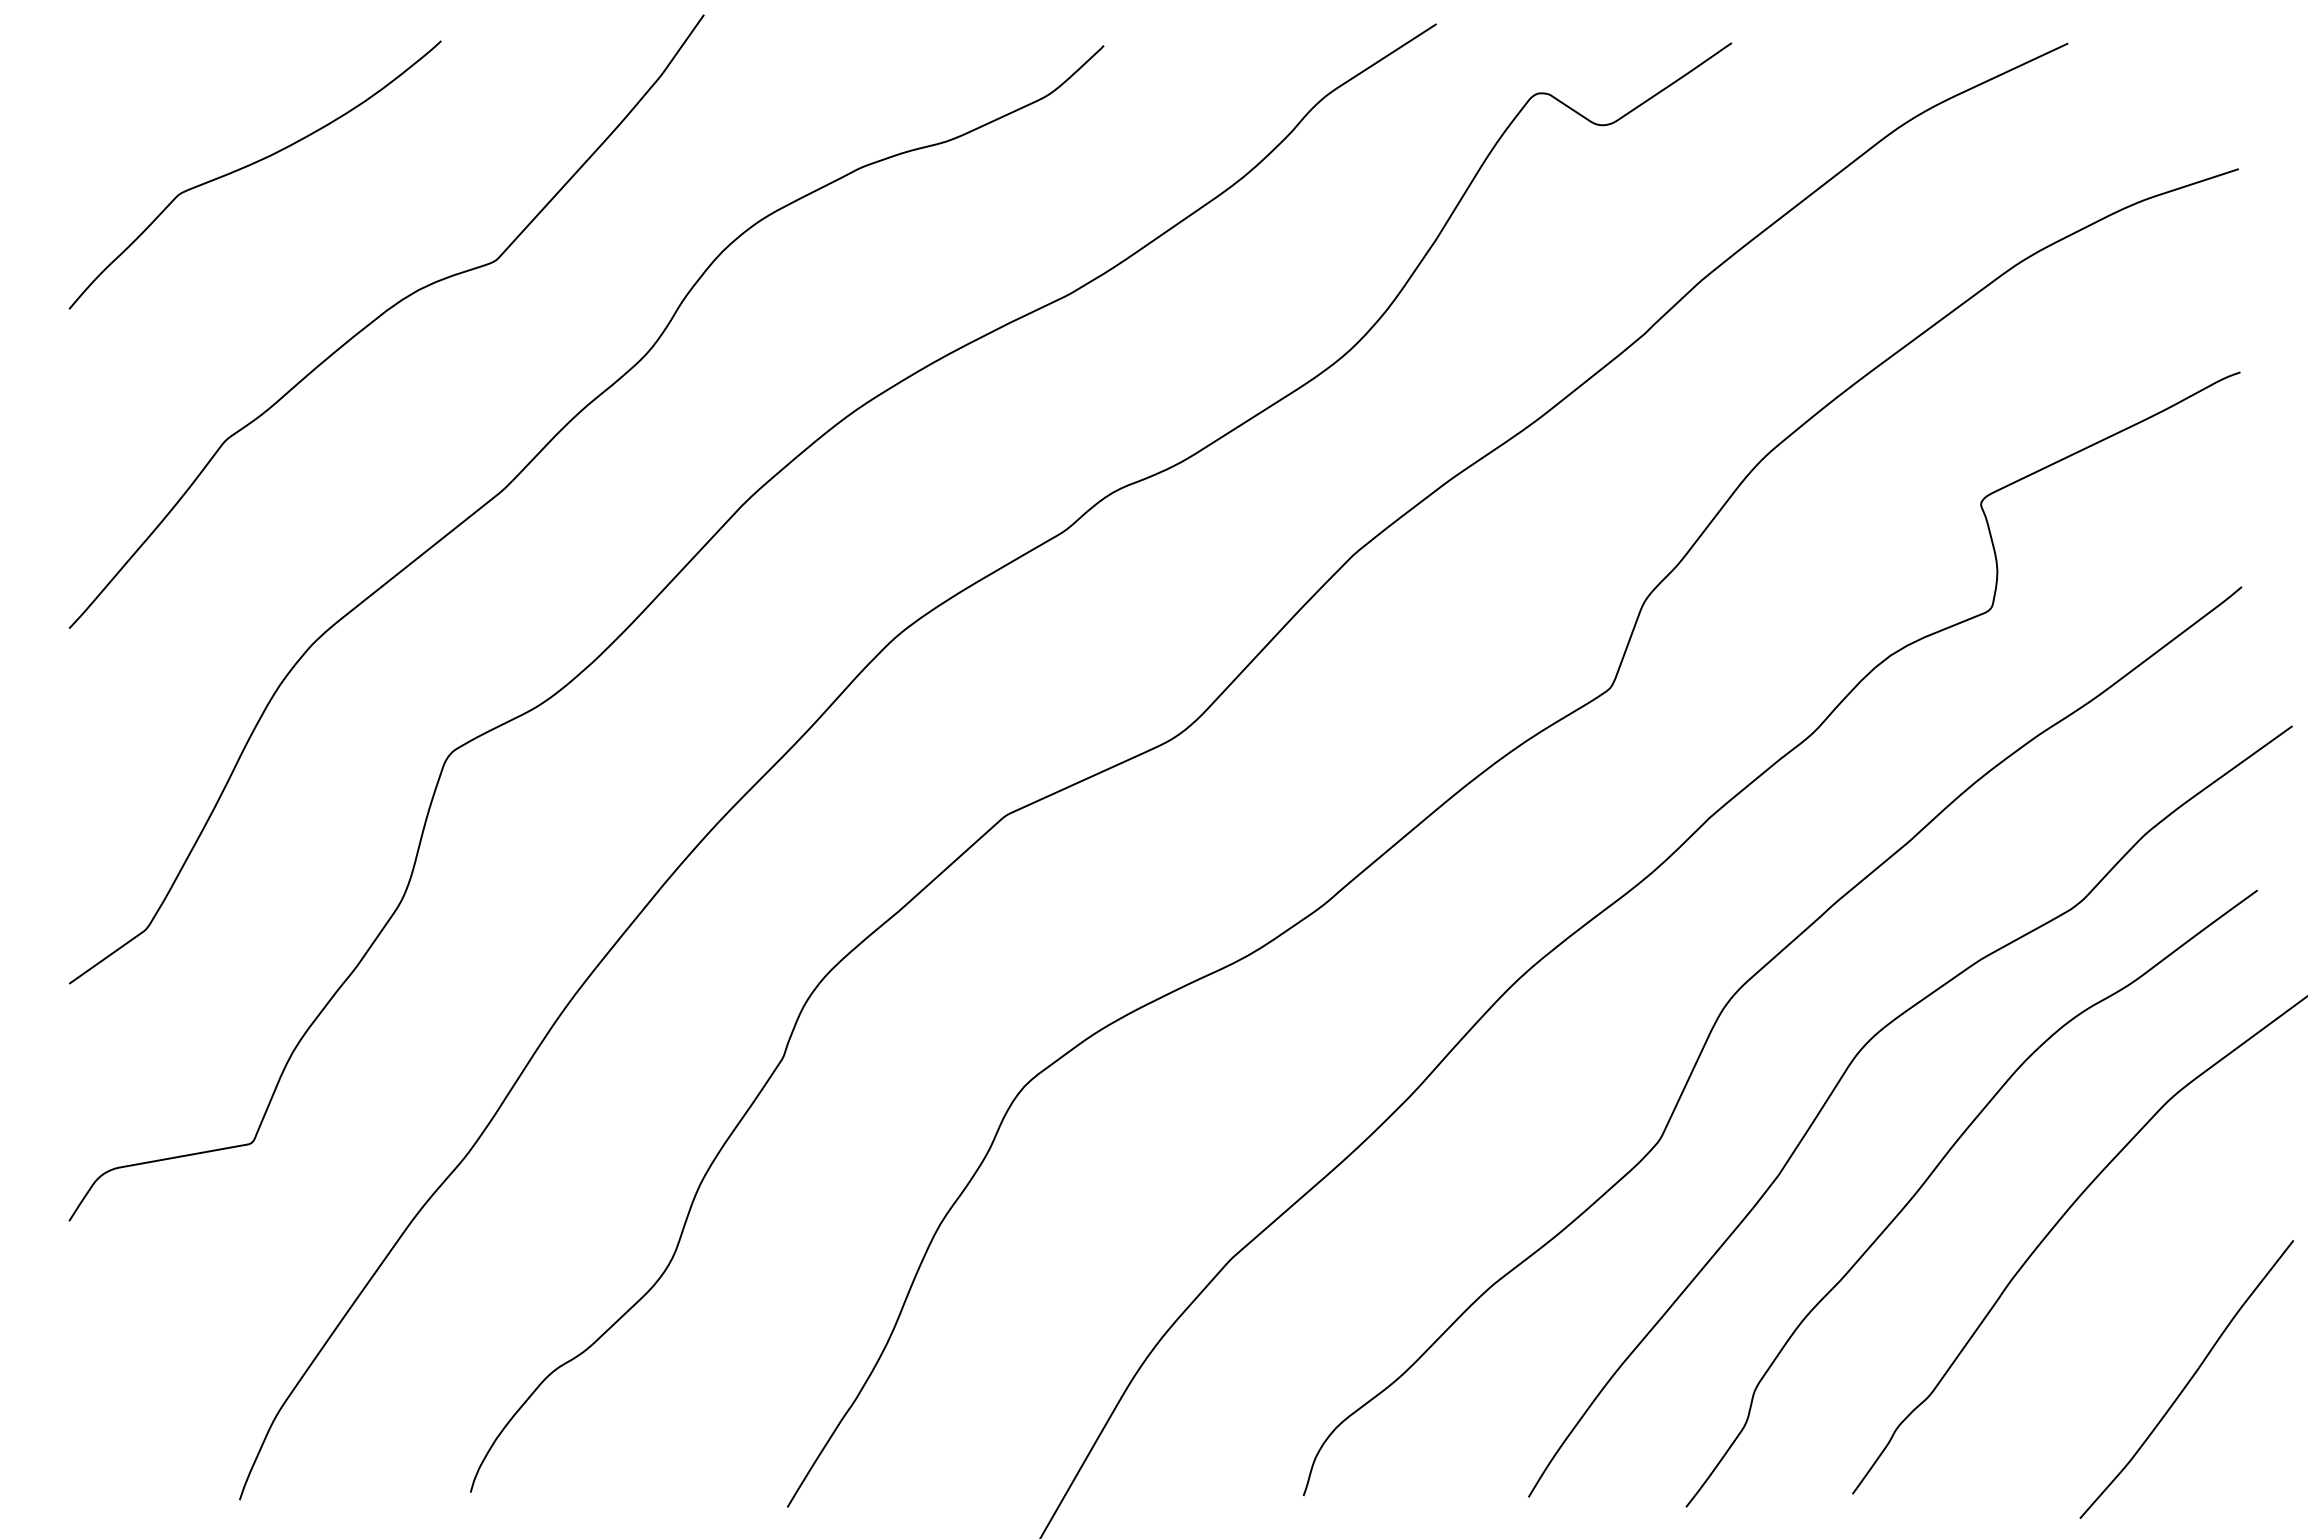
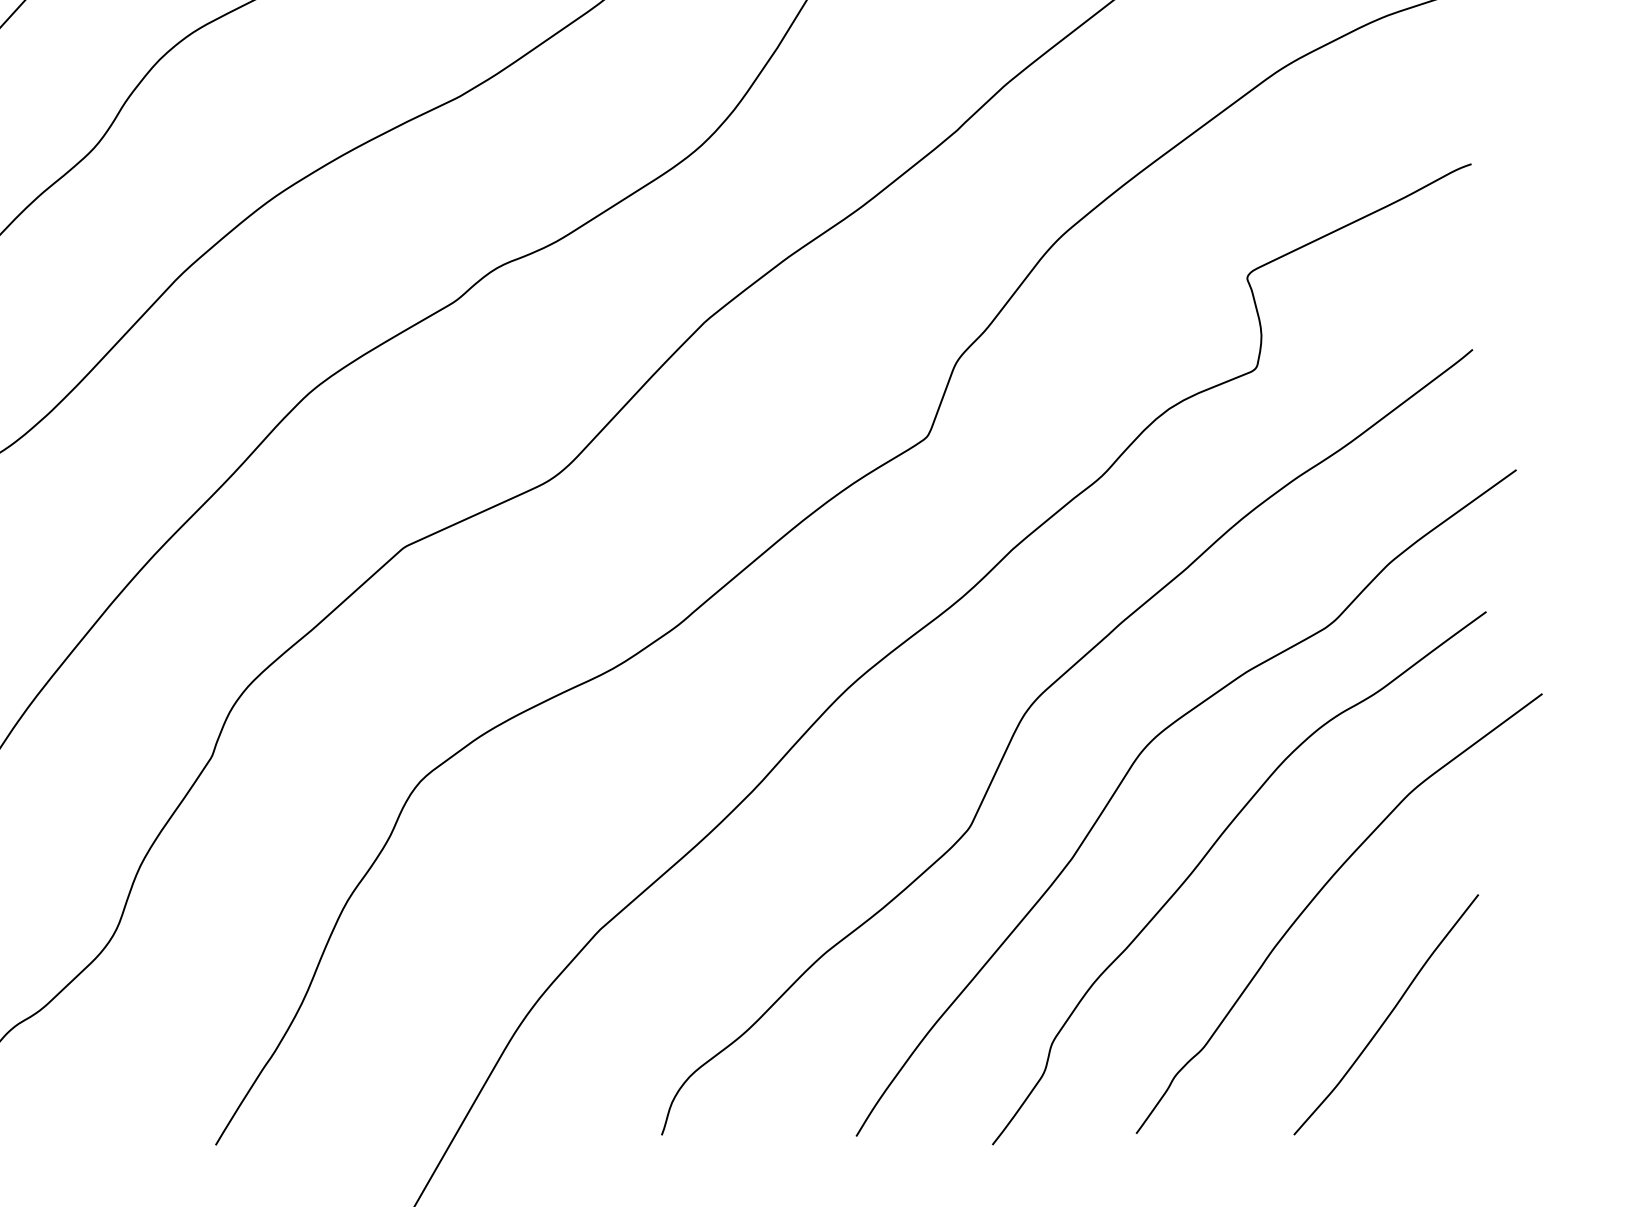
curve: (2188, 1380) -> (1387, 1015), moved

